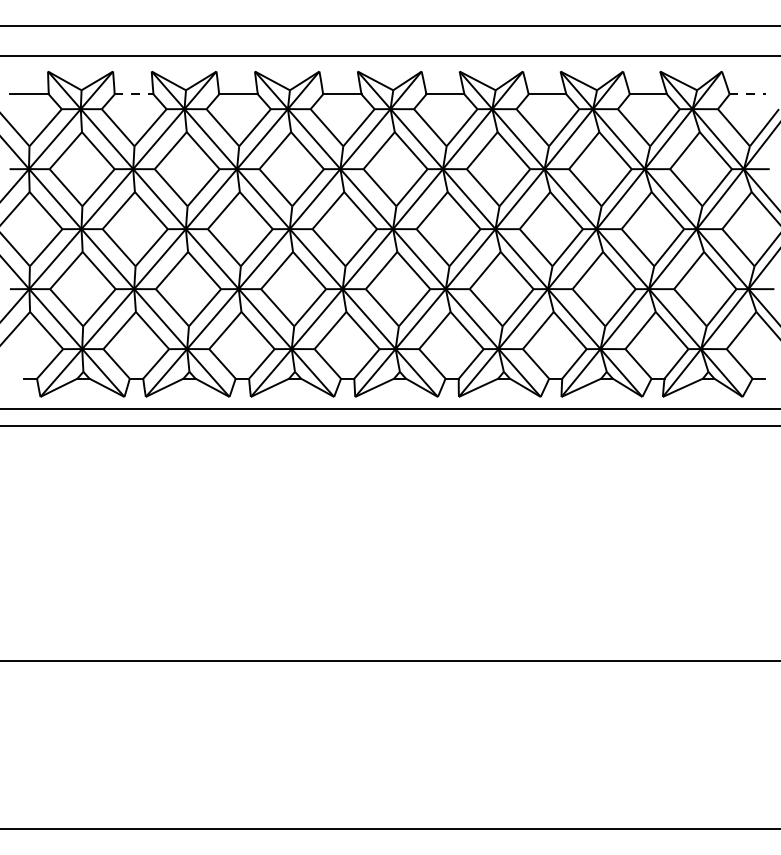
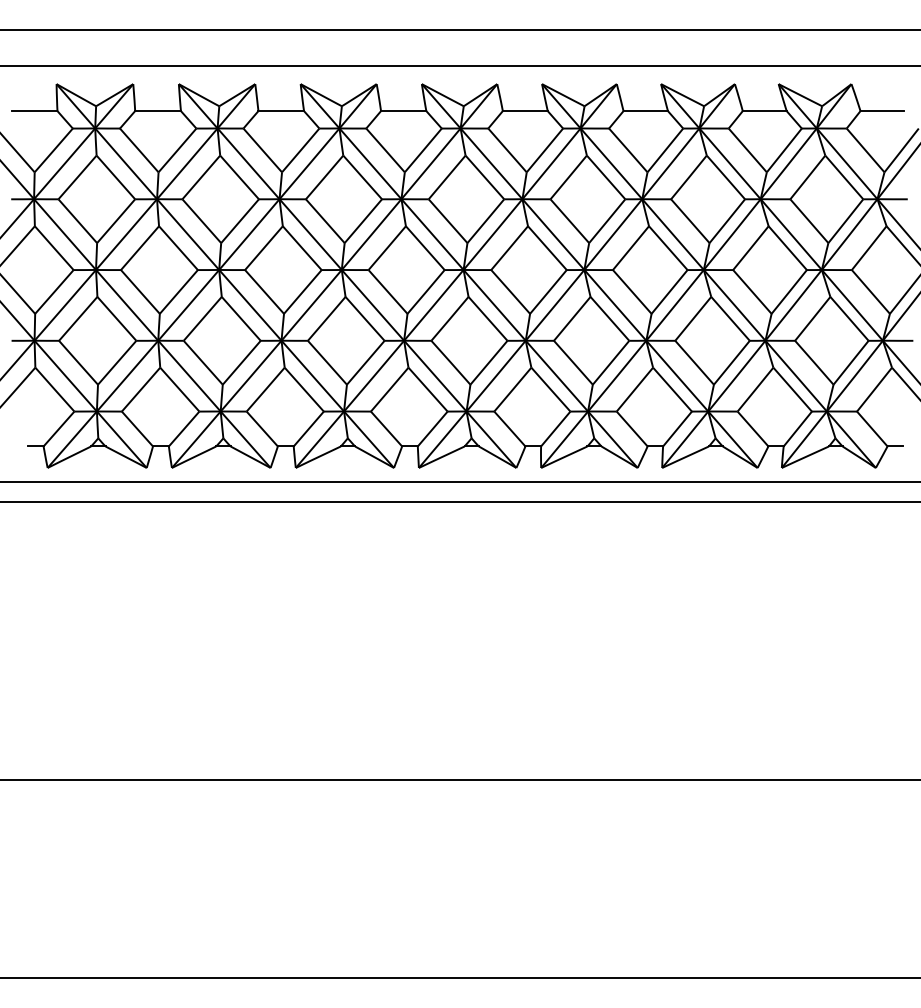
line: (134, 94) -> (158, 111), dashed -> solid
line: (748, 94) -> (882, 111), dashed -> solid

